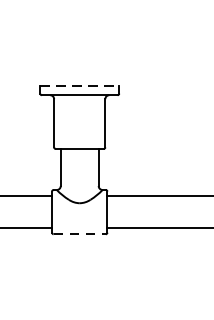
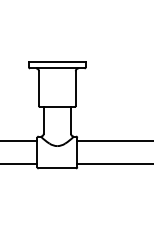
line: (79, 85) -> (57, 61), dashed -> solid
line: (79, 234) -> (57, 168), dashed -> solid

